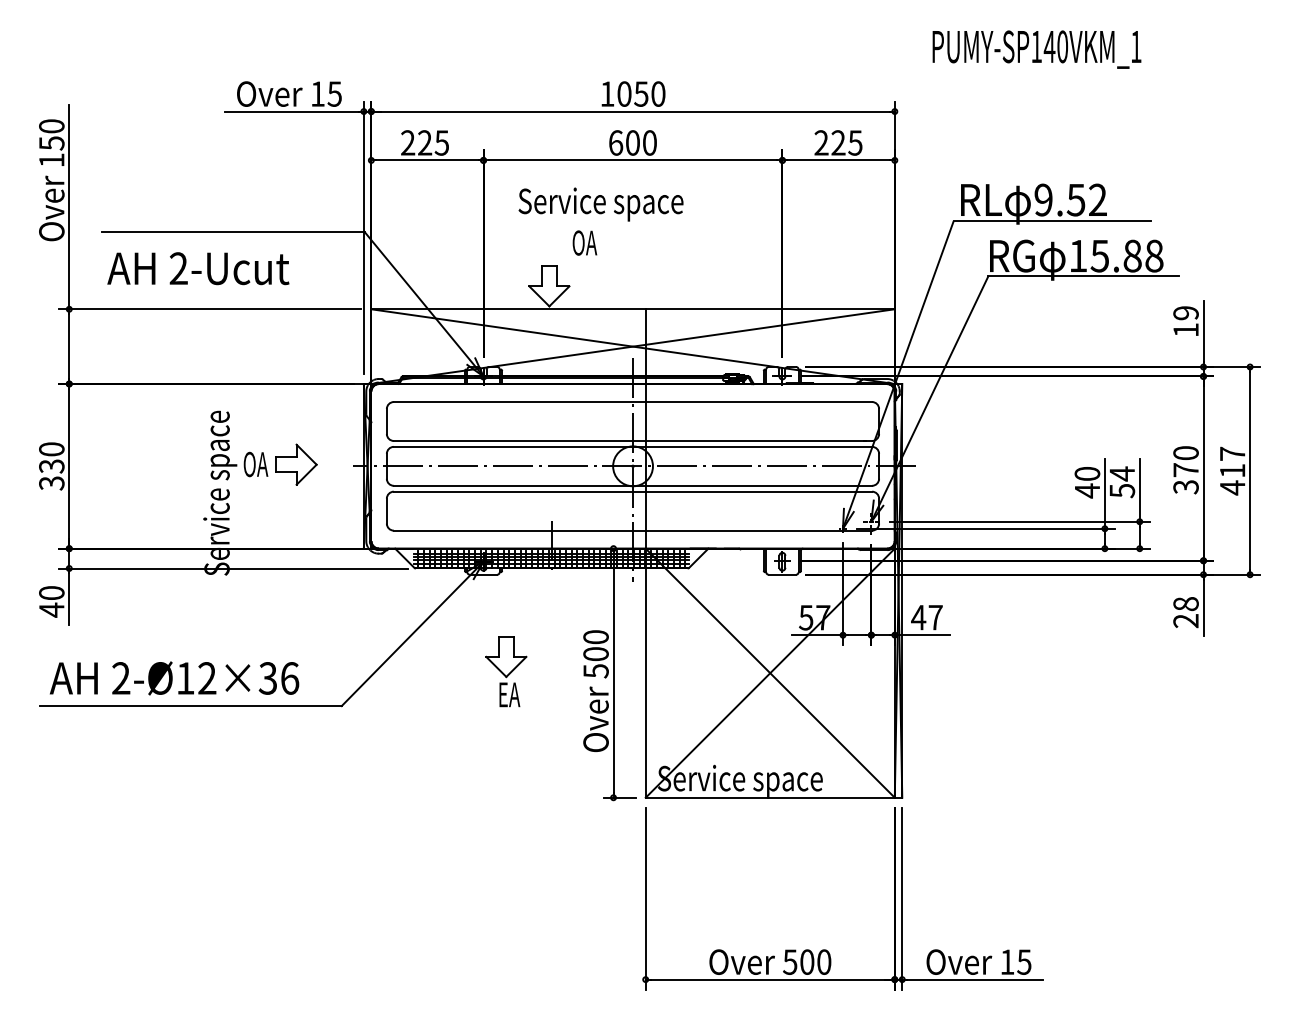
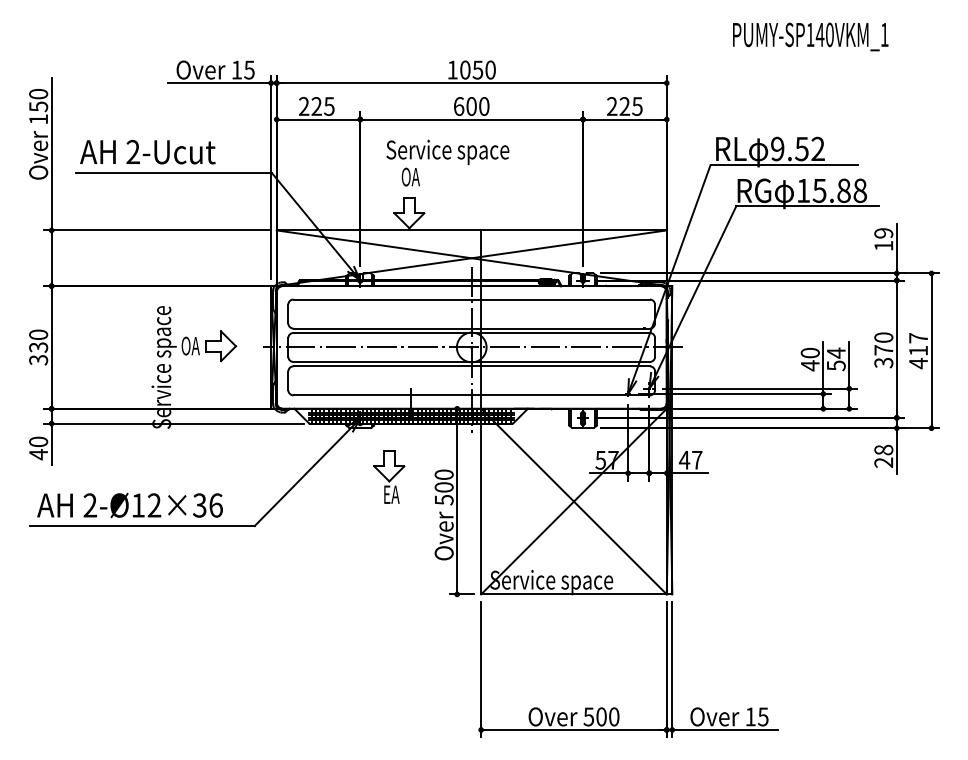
text: (1036, 49) -> (810, 36), moved
text: (584, 242) -> (410, 176), moved
text: (197, 269) -> (147, 152), moved
part: (506, 670) -> (389, 476), moved

